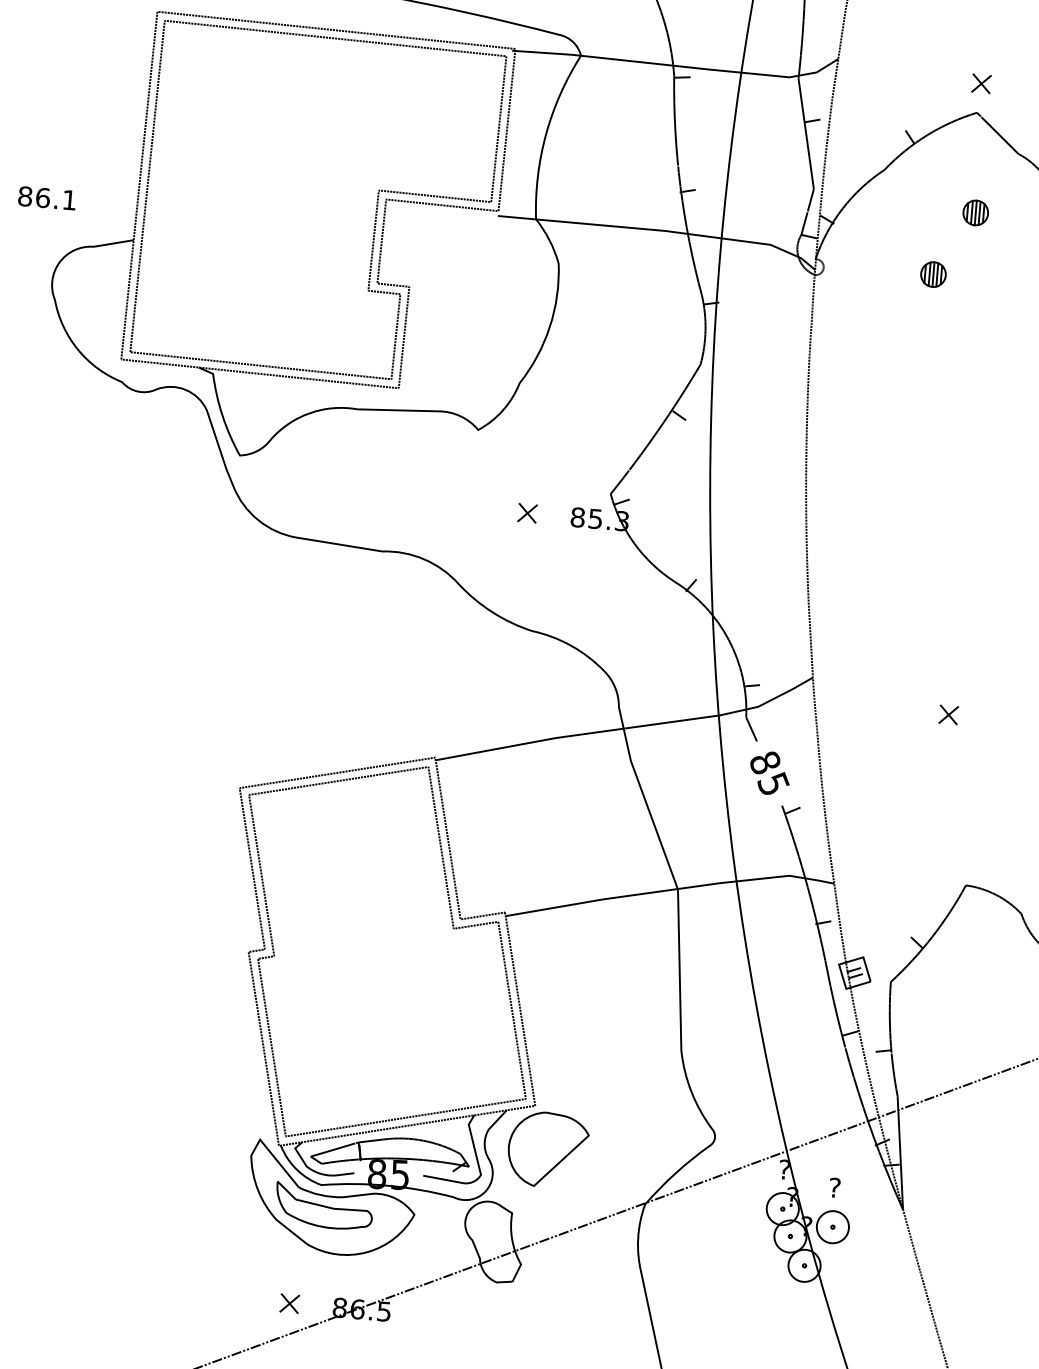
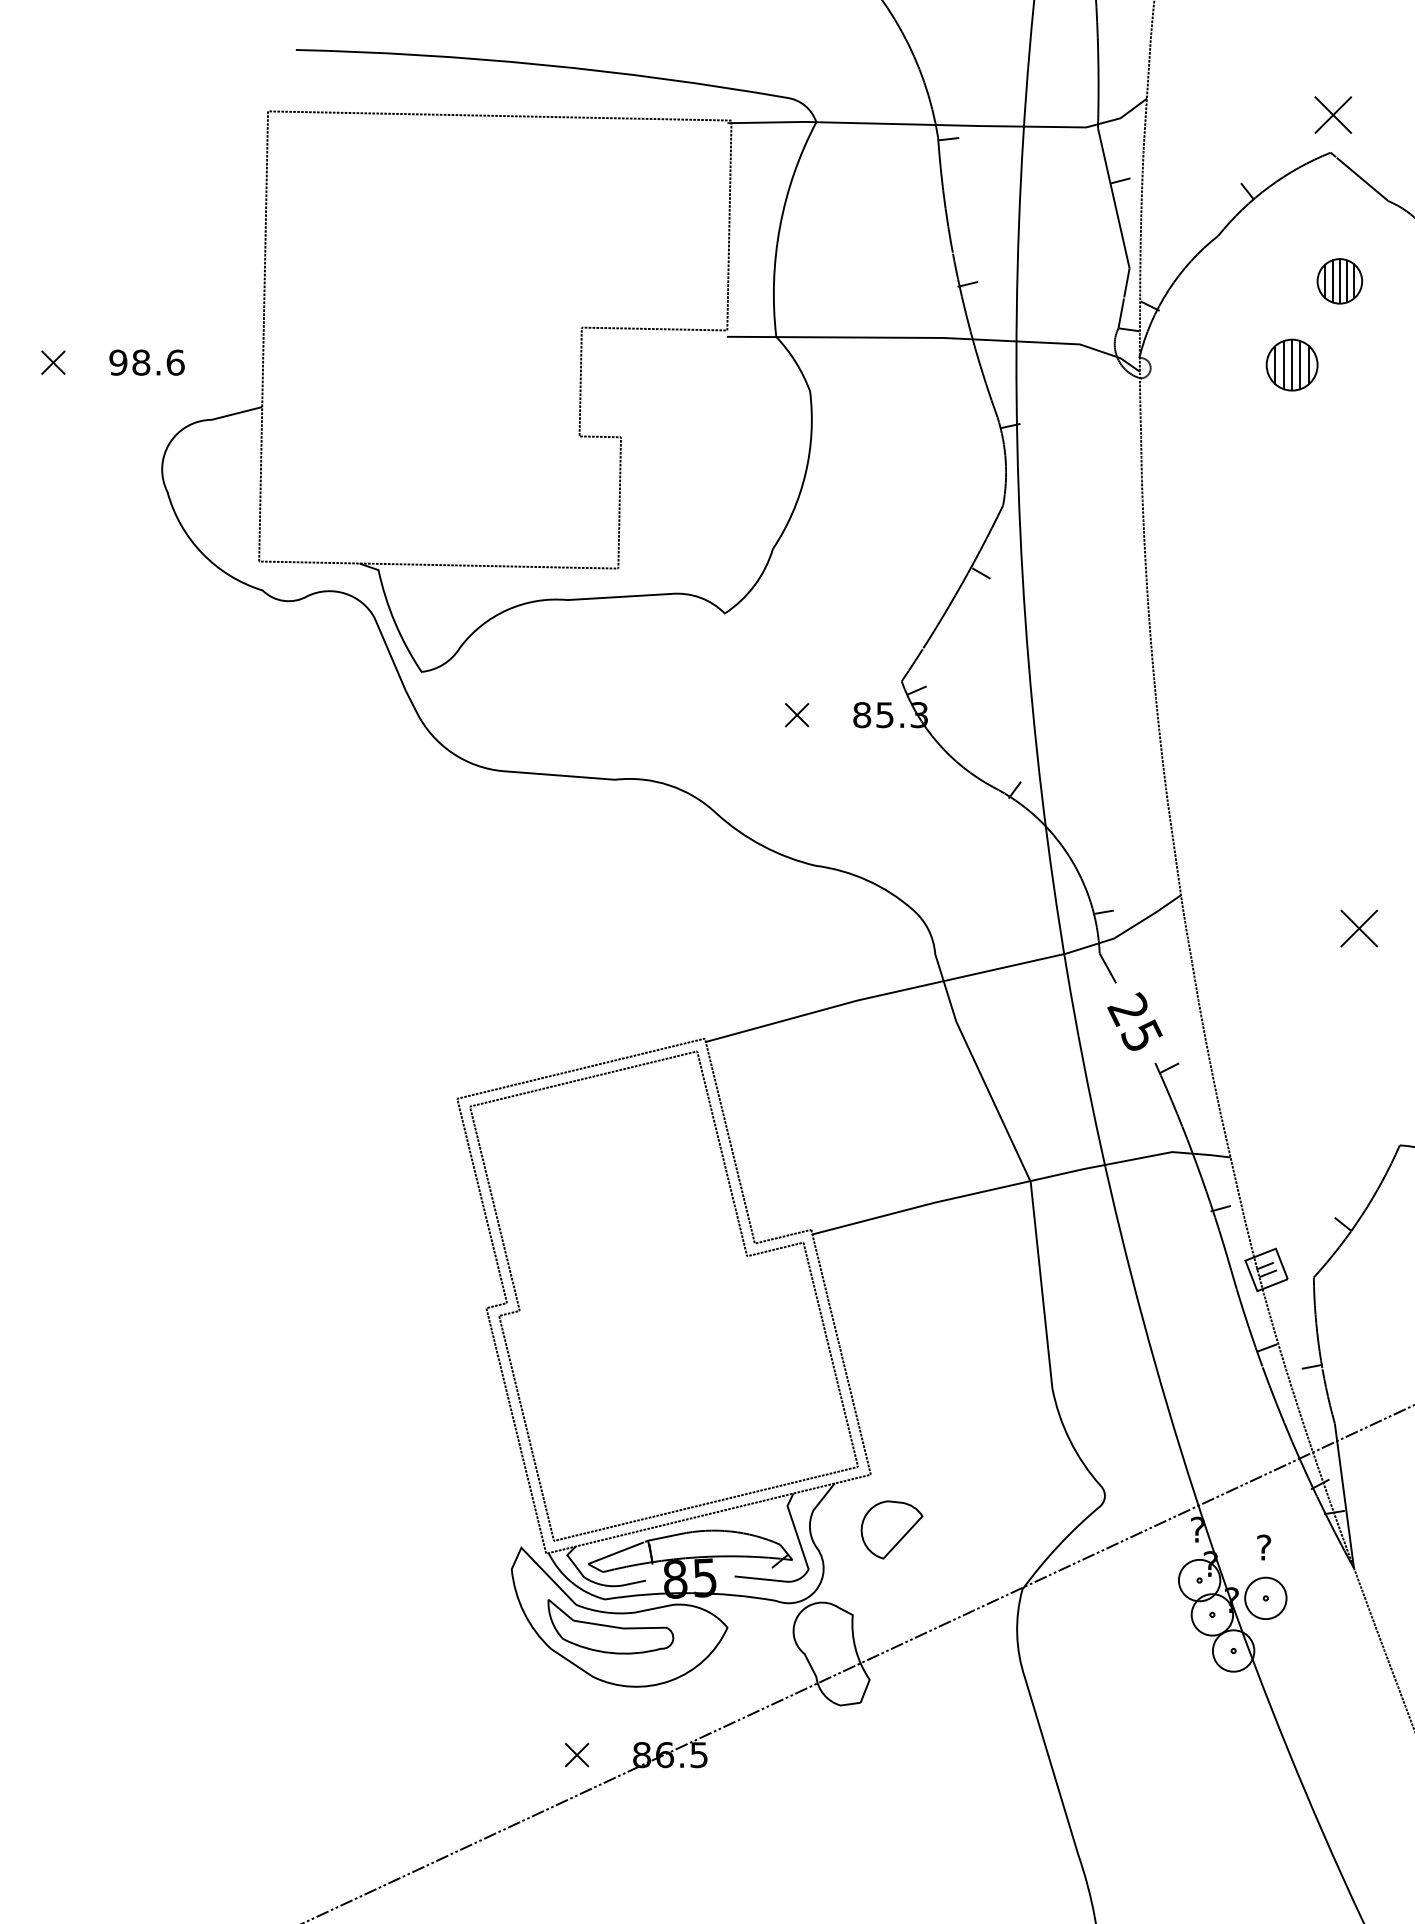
part: (981, 83) -> (1333, 114), size x1.6
text: (47, 198) -> (146, 362), 86.1 -> 98.6
part: (975, 213) -> (1339, 281), size x1.4
part: (375, 214) -> (569, 348), removed
part: (933, 274) -> (1292, 364), size x1.6
part: (948, 714) -> (1359, 928), size x1.6
text: (764, 762) -> (1127, 1009), 85 -> 25
part: (547, 1149) -> (891, 1529), size x0.6

